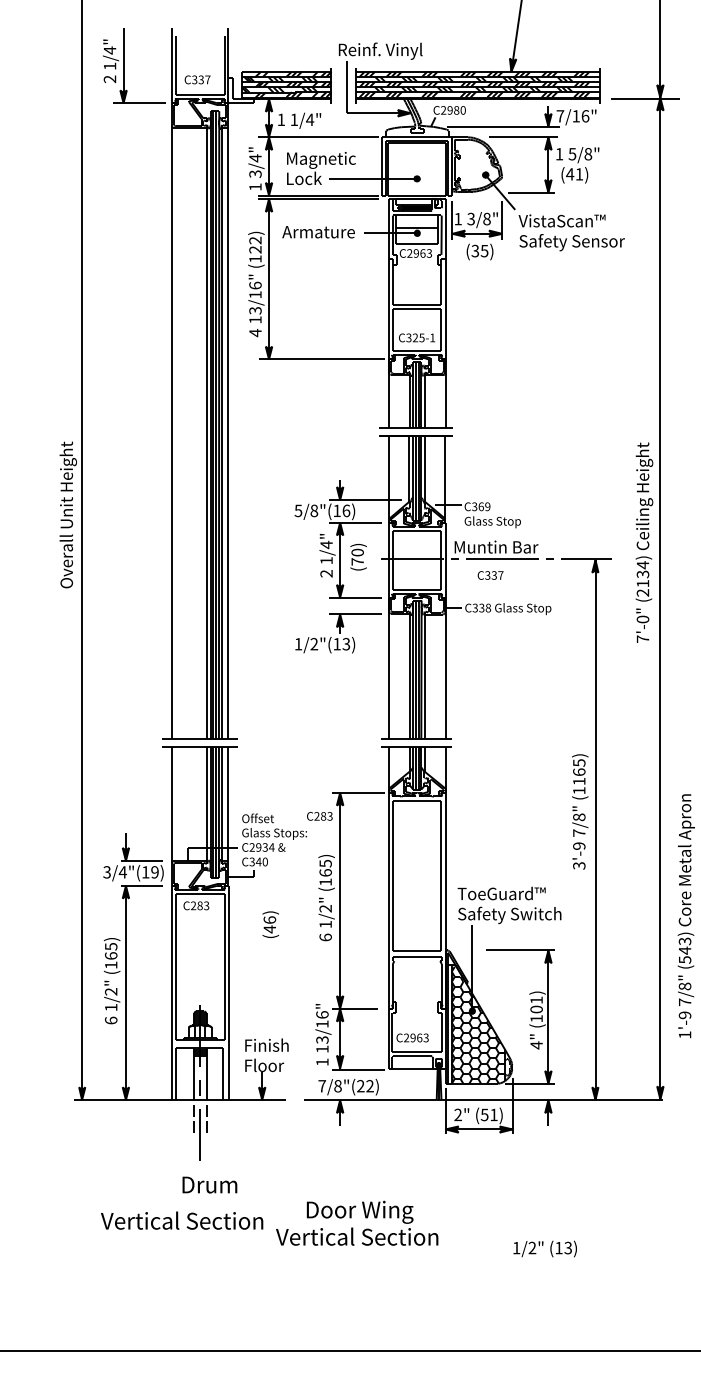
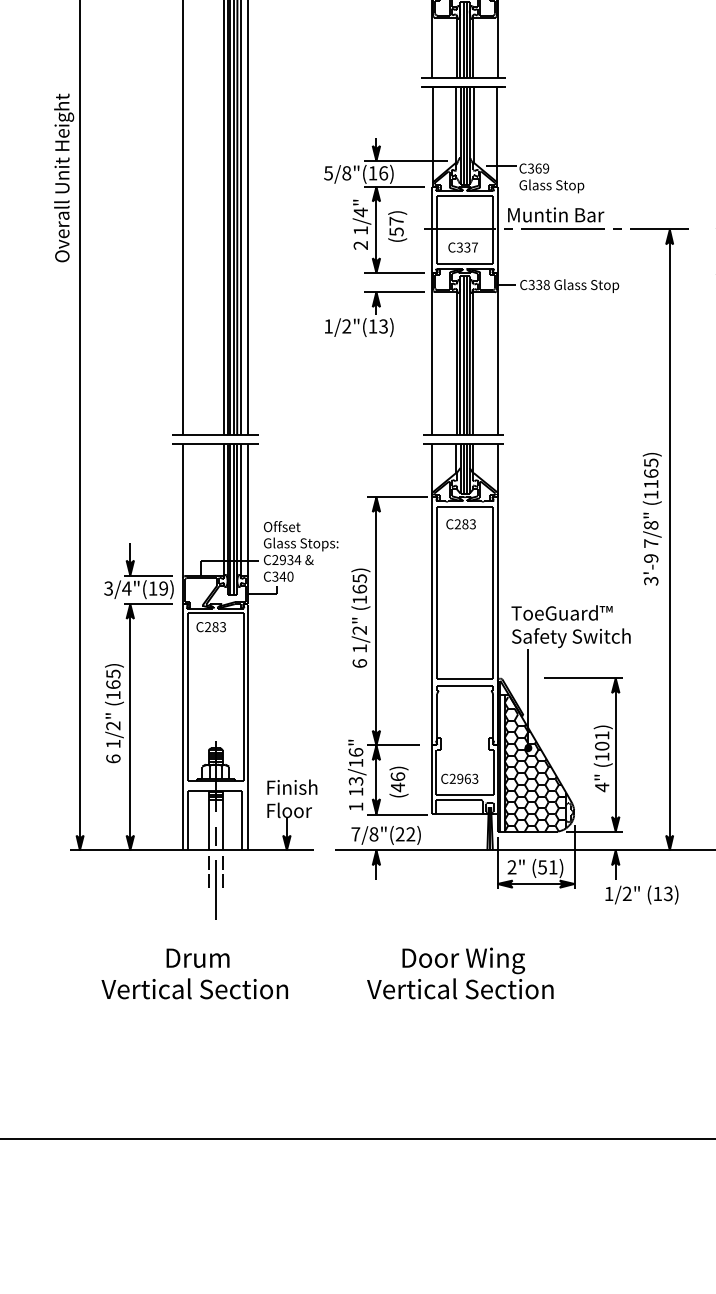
text: (357, 556) -> (396, 225), (70) -> (57)
text: (490, 575) -> (463, 247), moved
text: (319, 816) -> (460, 524), moved
text: (270, 924) -> (398, 781), moved
text: (209, 1184) -> (197, 957), moved
text: (357, 1222) -> (460, 972), moved
text: (544, 1248) -> (641, 894), moved

